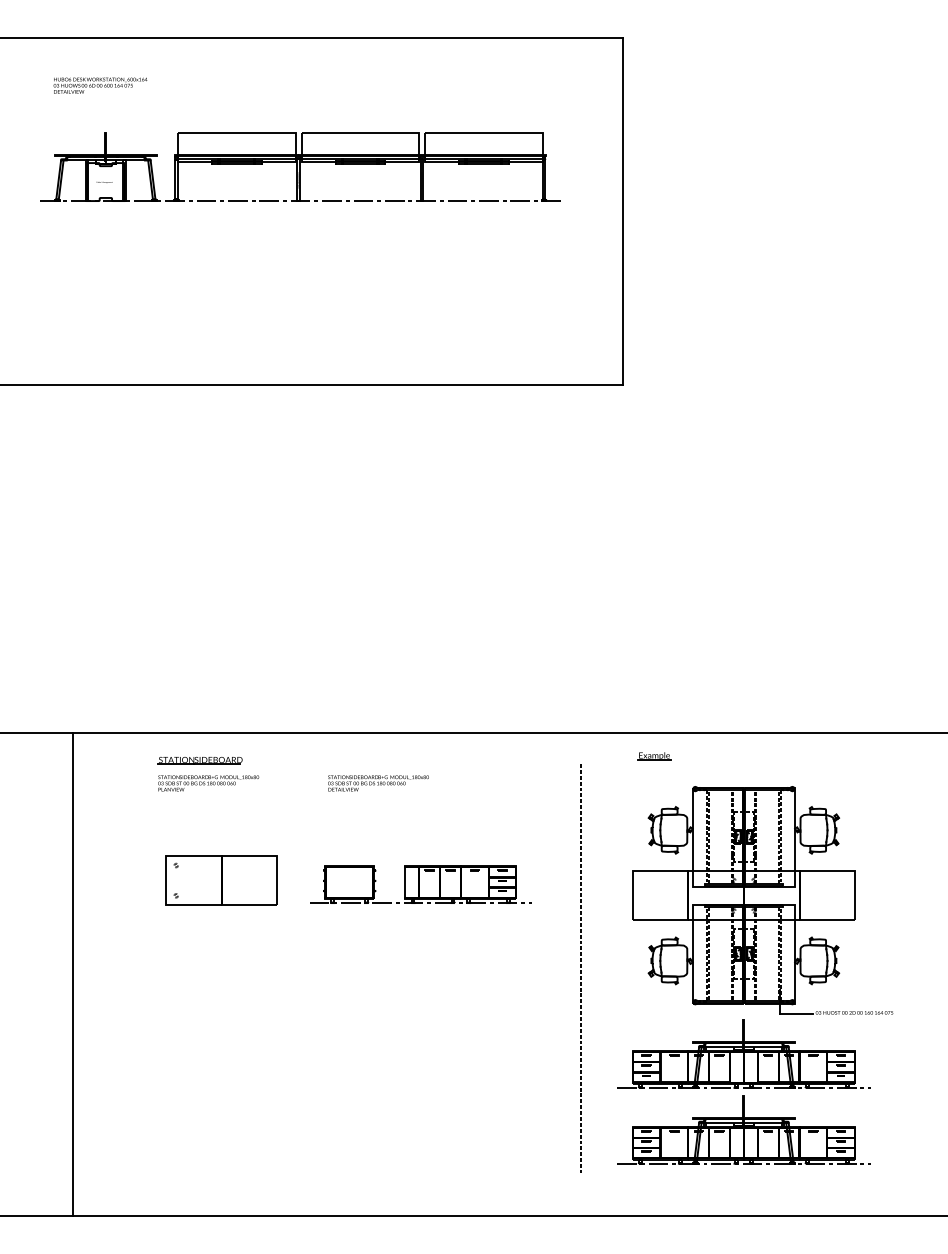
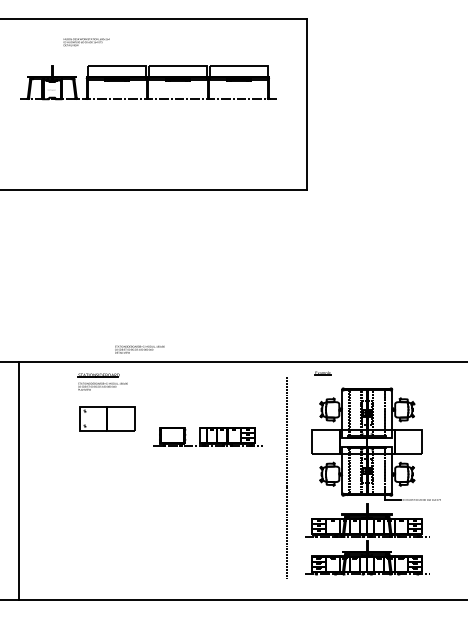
text: (100, 86) -> (86, 42), moved
text: (377, 782) -> (139, 349), moved
part: (221, 880) -> (107, 418), moved
line: (71, 973) -> (18, 480), moved

